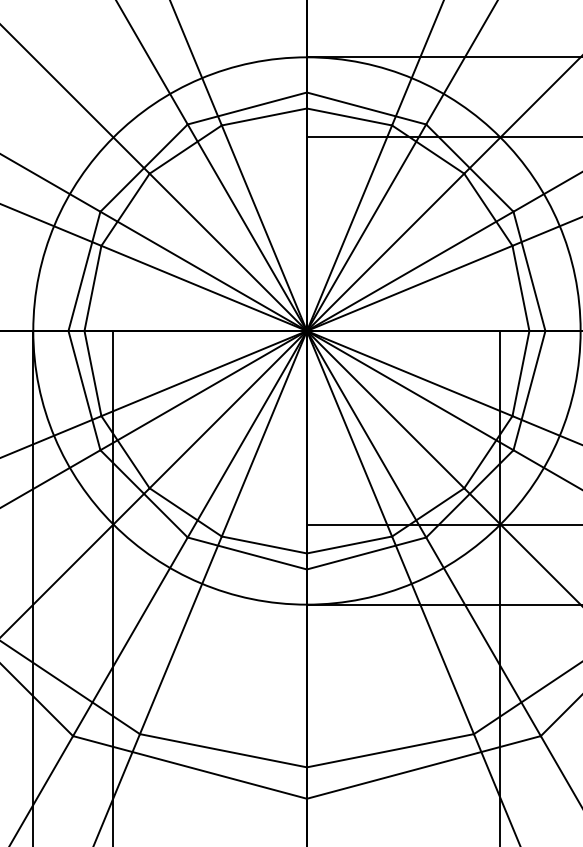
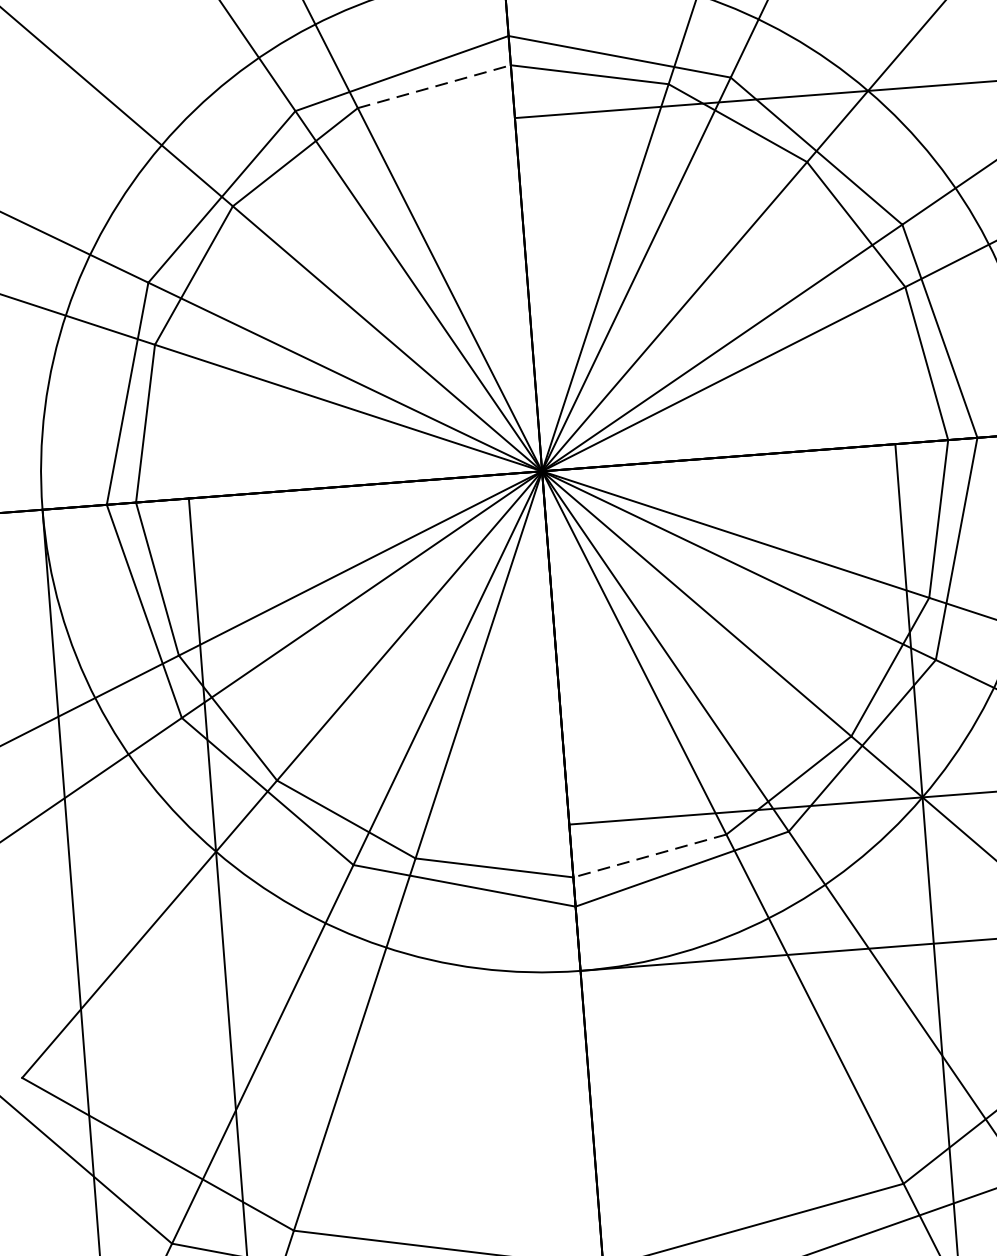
line: (264, 116) -> (434, 85), solid -> dashed
line: (349, 545) -> (649, 856), solid -> dashed

